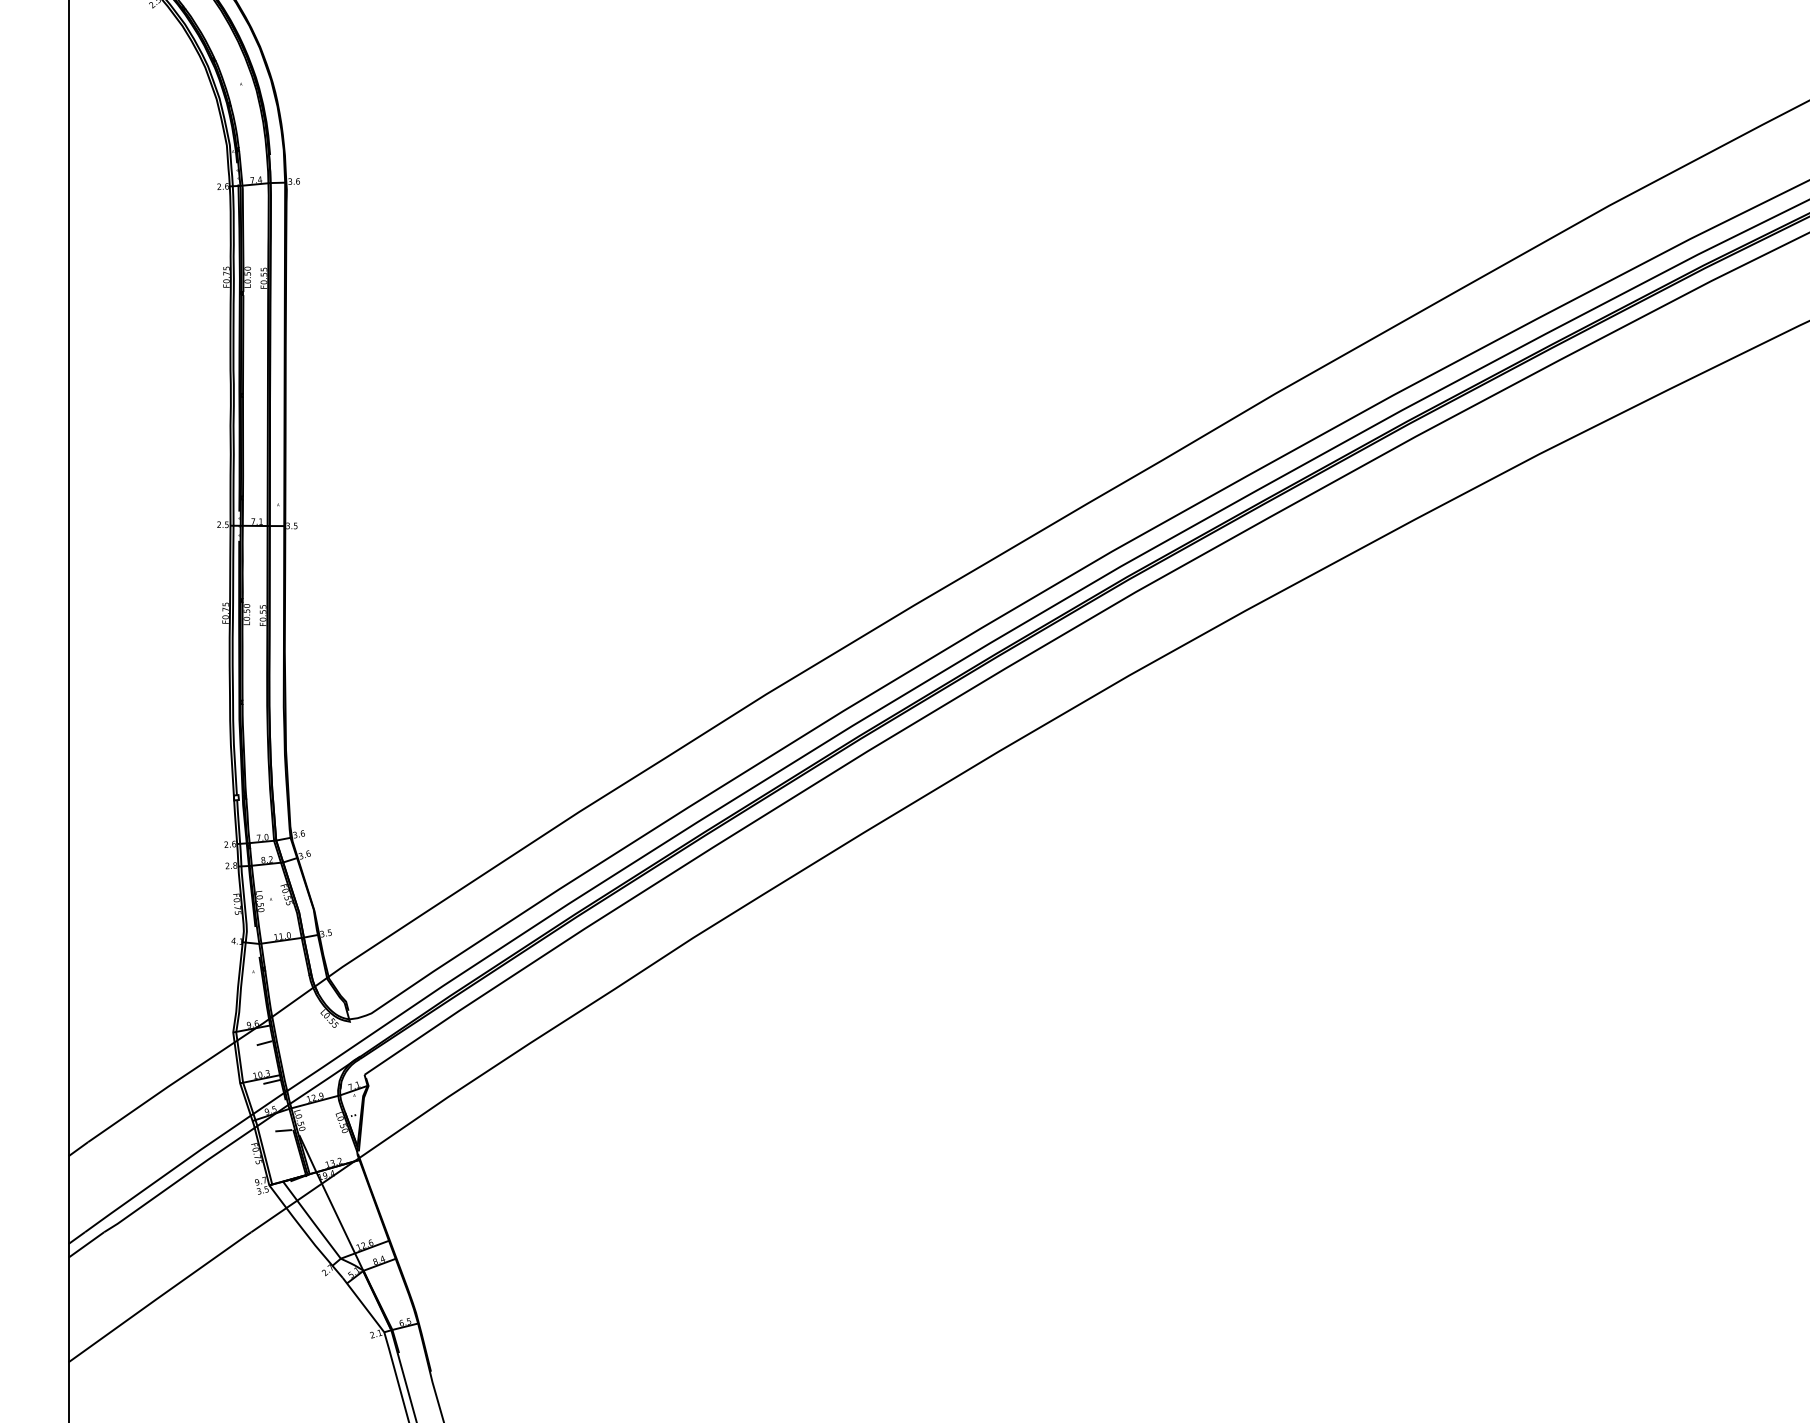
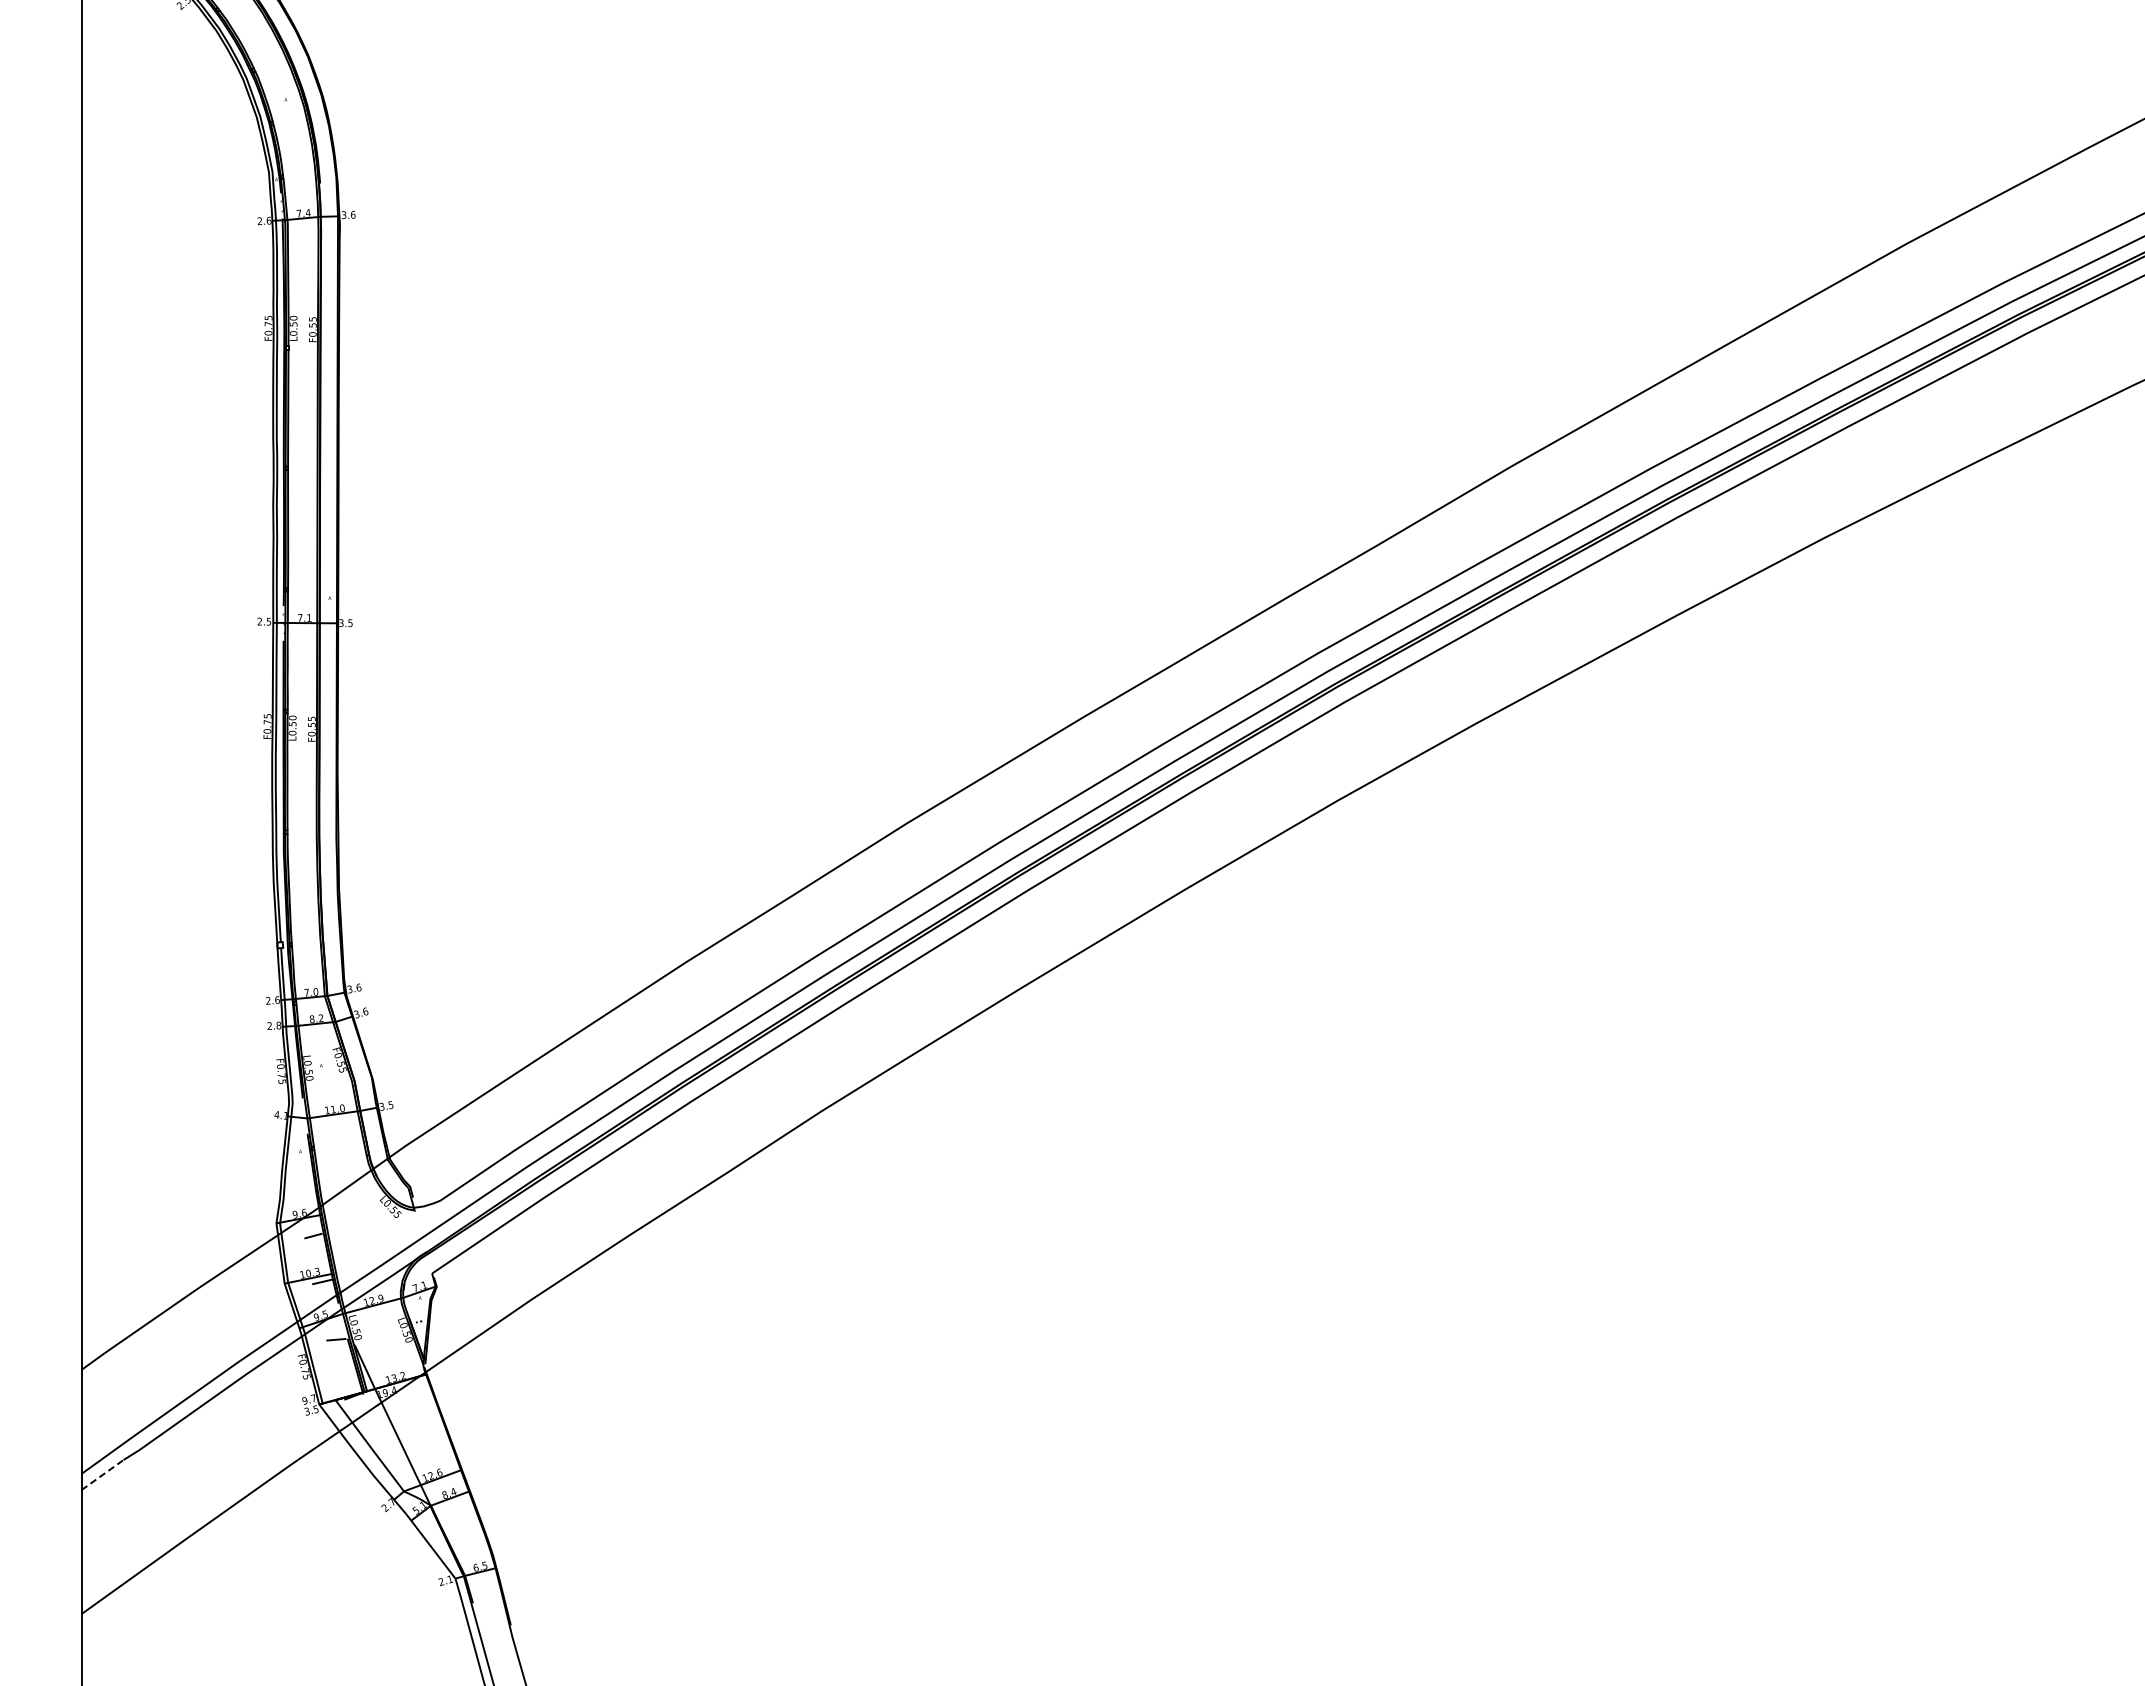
line: (86, 1245) -> (102, 1475), solid -> dashed

